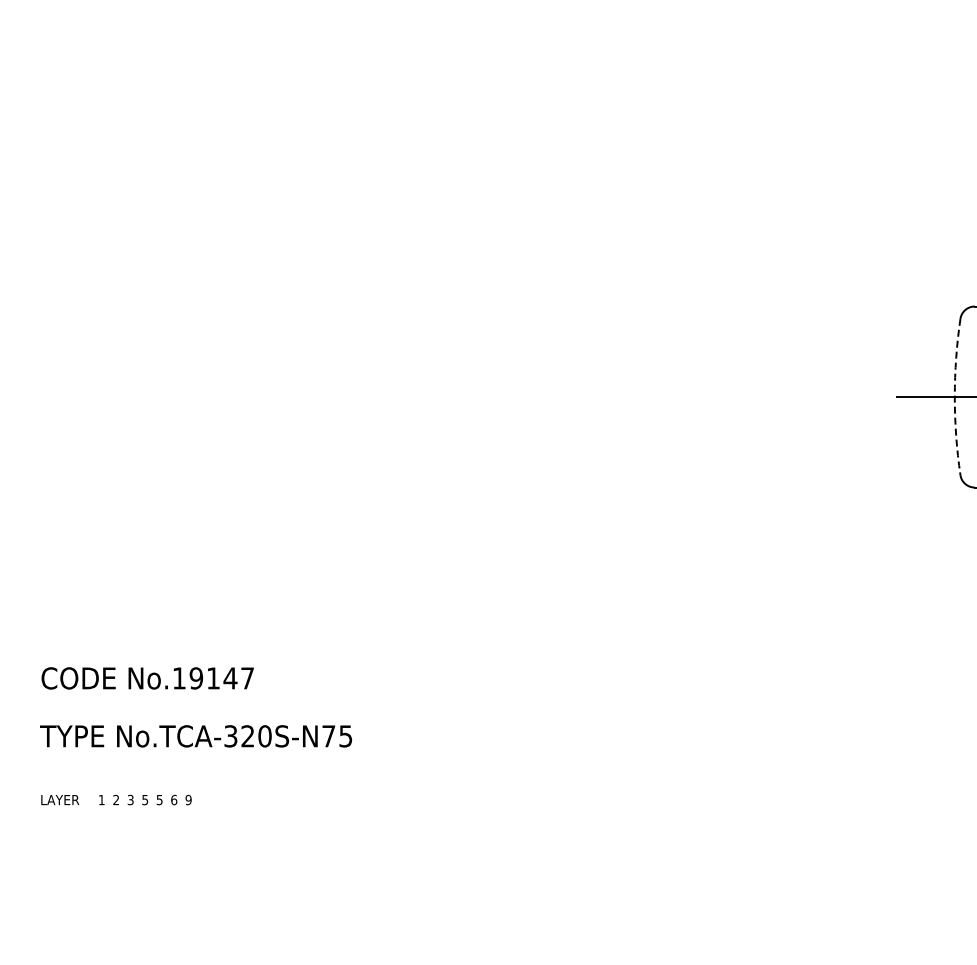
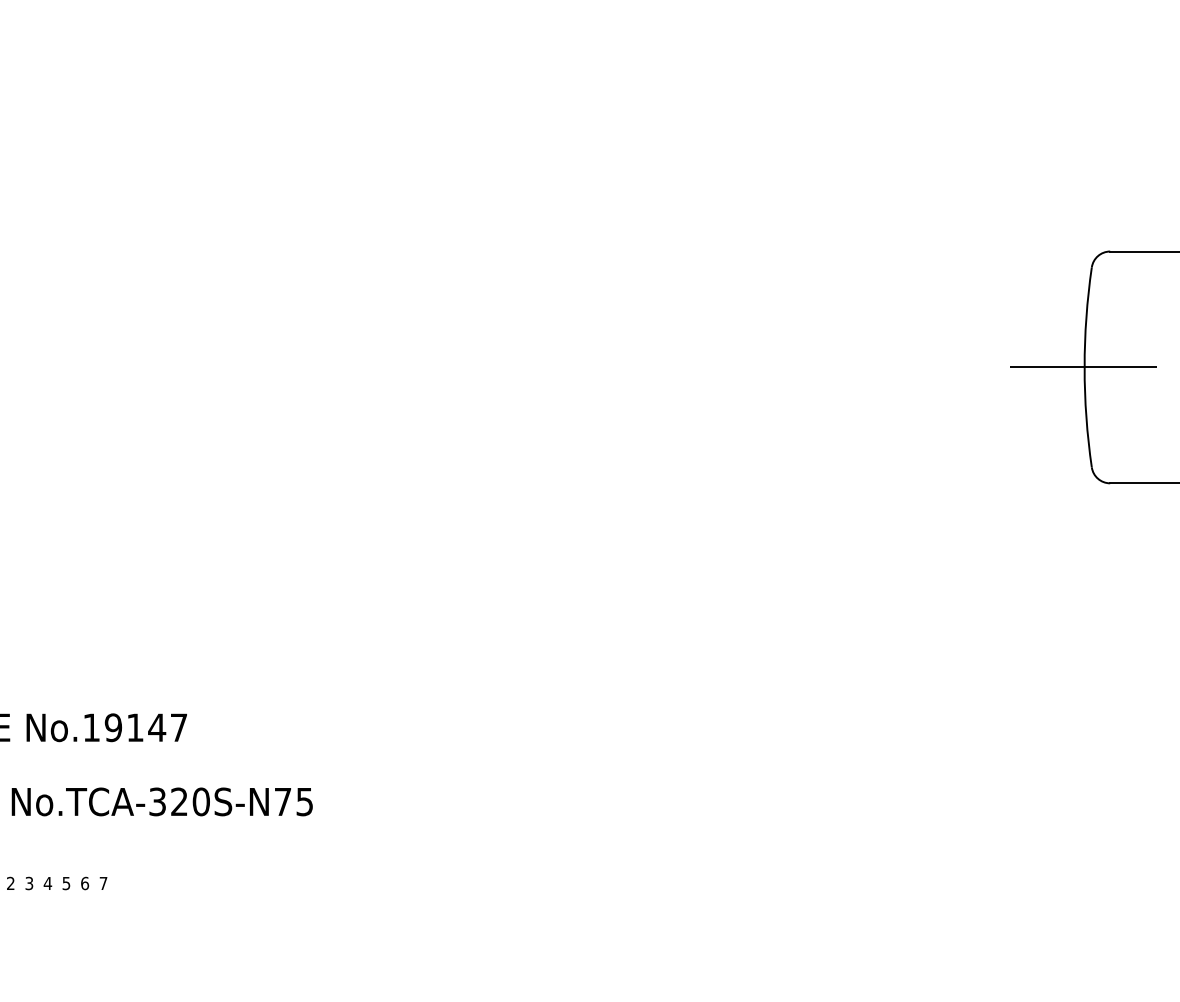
arc: (954, 397) -> (1084, 368), dashed -> solid
text: (188, 799) -> (103, 882), 9 -> 7
text: (145, 800) -> (48, 884), 5 -> 4

